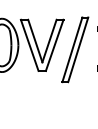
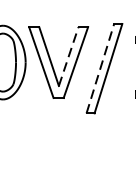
line: (49, 40) -> (68, 55), solid -> dashed
line: (72, 49) -> (100, 68), solid -> dashed

